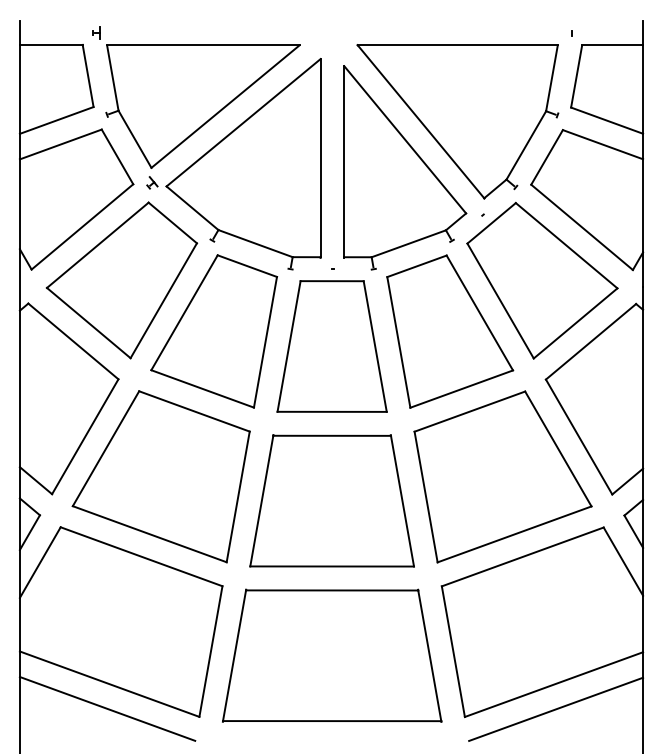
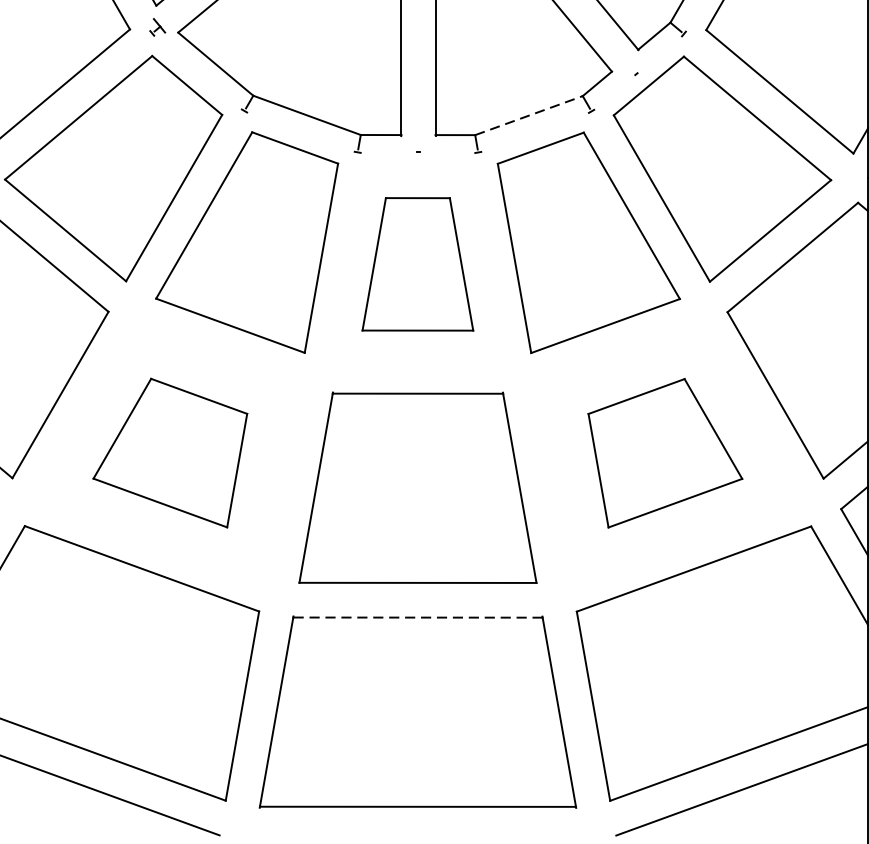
line: (408, 243) -> (528, 115), solid -> dashed
part: (331, 346) -> (417, 264), size x0.7
part: (160, 476) -> (169, 452), size x0.6
part: (502, 476) -> (664, 452), size x0.6
line: (331, 590) -> (417, 617), solid -> dashed

